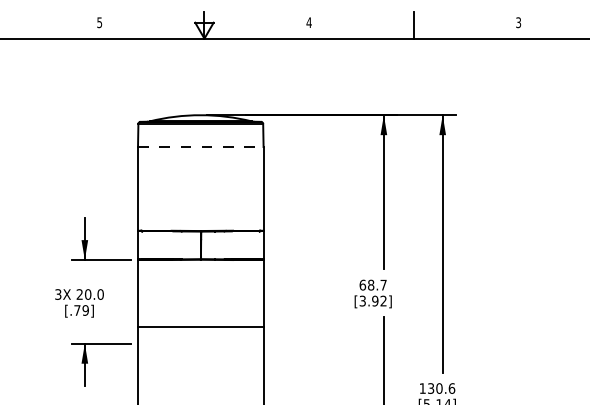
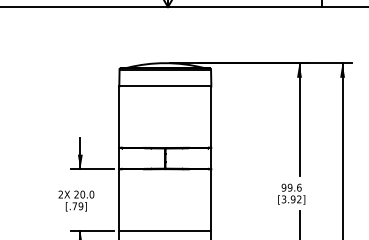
line: (200, 147) -> (165, 86), dashed -> solid
text: (372, 284) -> (291, 187), 68.7 -> 99.6
text: (58, 294) -> (61, 194), 3X -> 2X
line: (200, 326) -> (165, 230), moved

